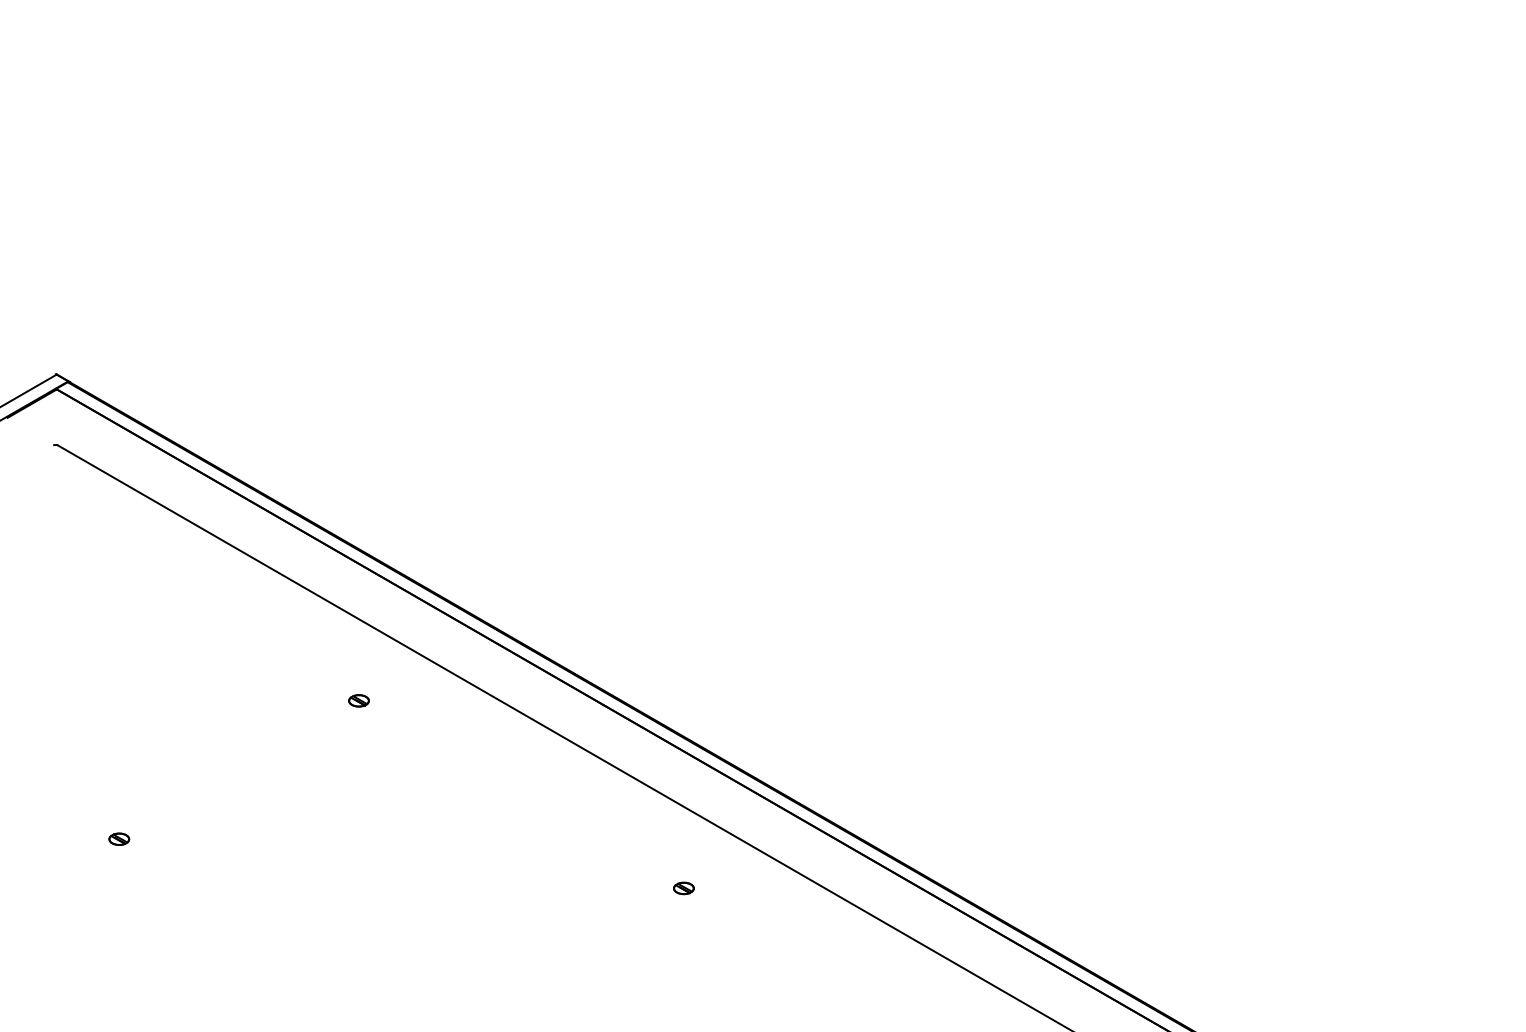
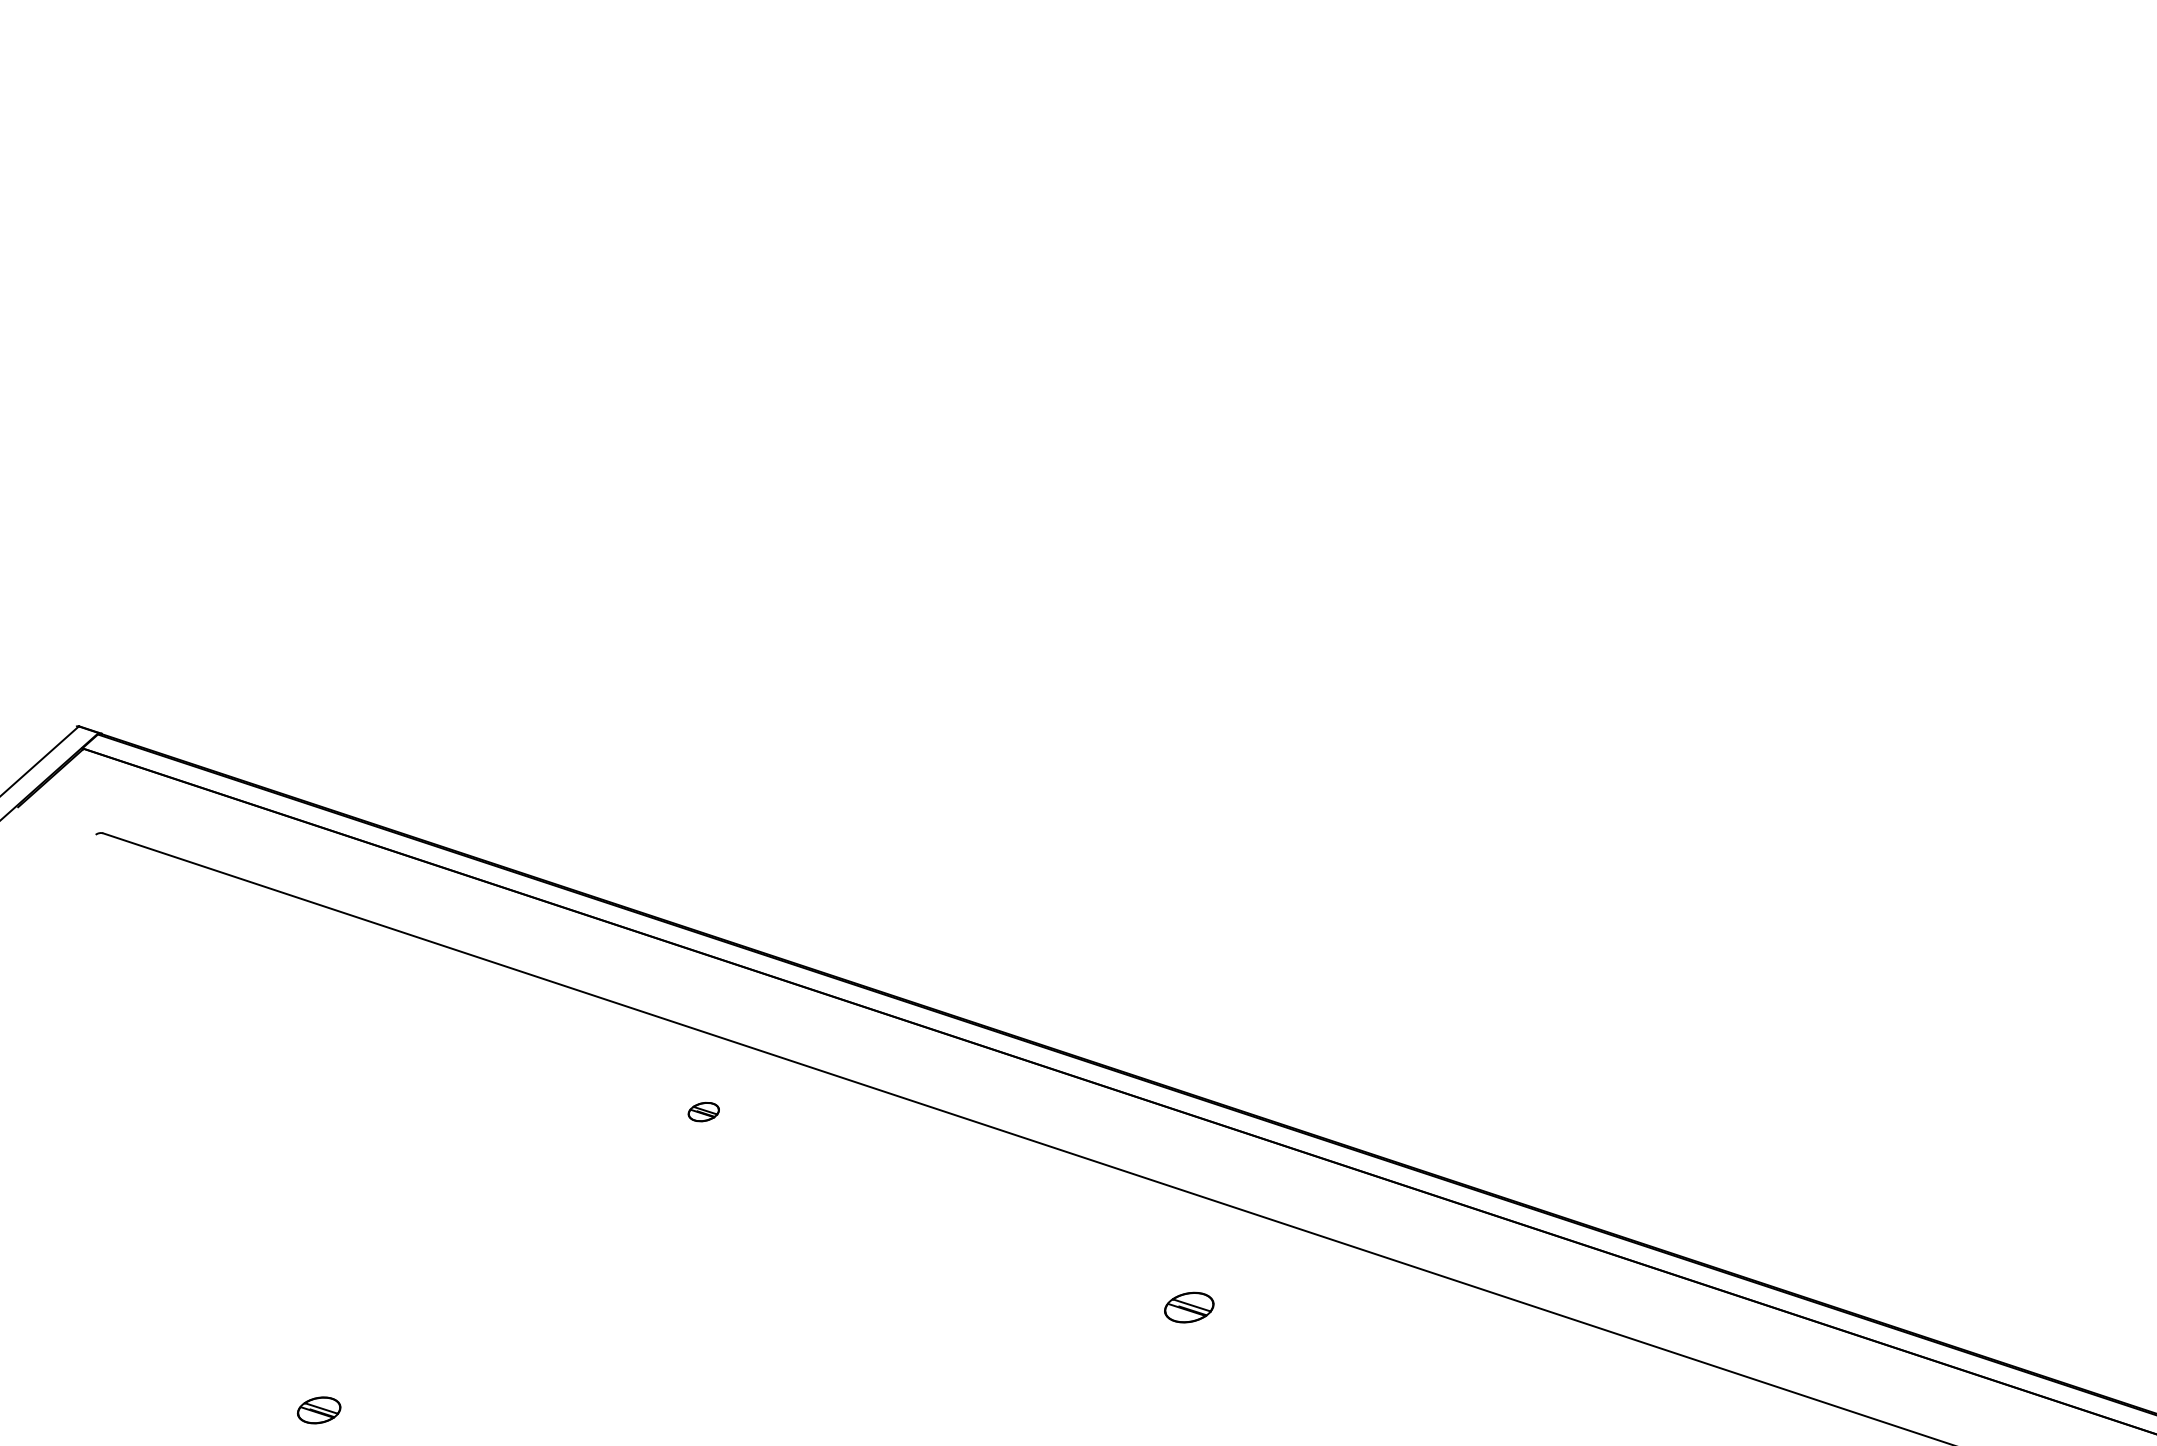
part: (358, 700) -> (702, 1111), moved
part: (119, 838) -> (319, 1408), size x1.4
part: (683, 888) -> (1188, 1307), size x1.6

